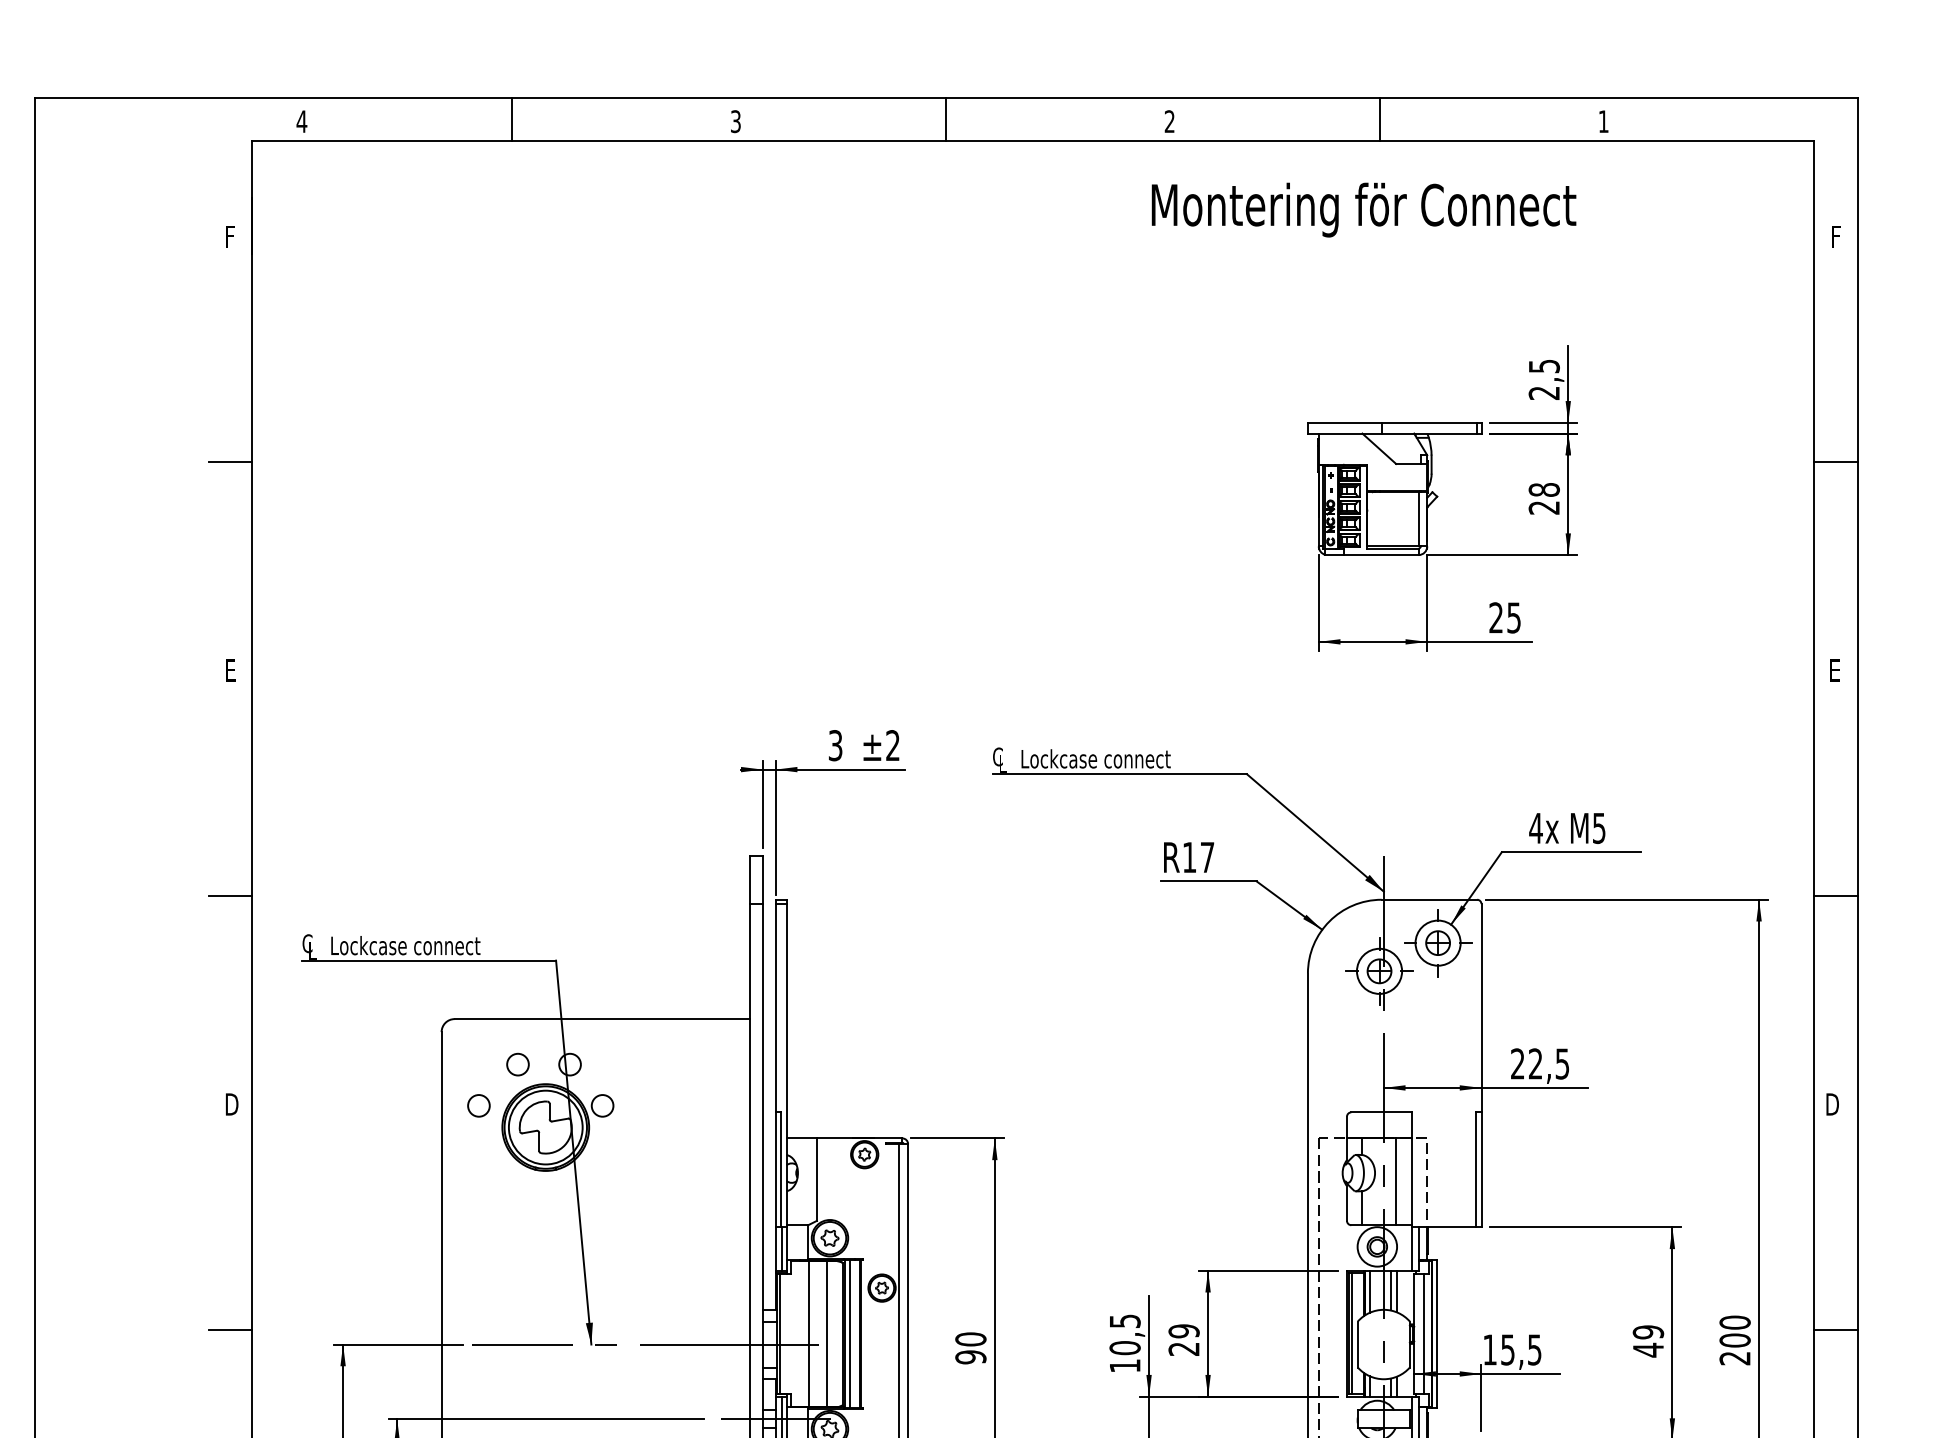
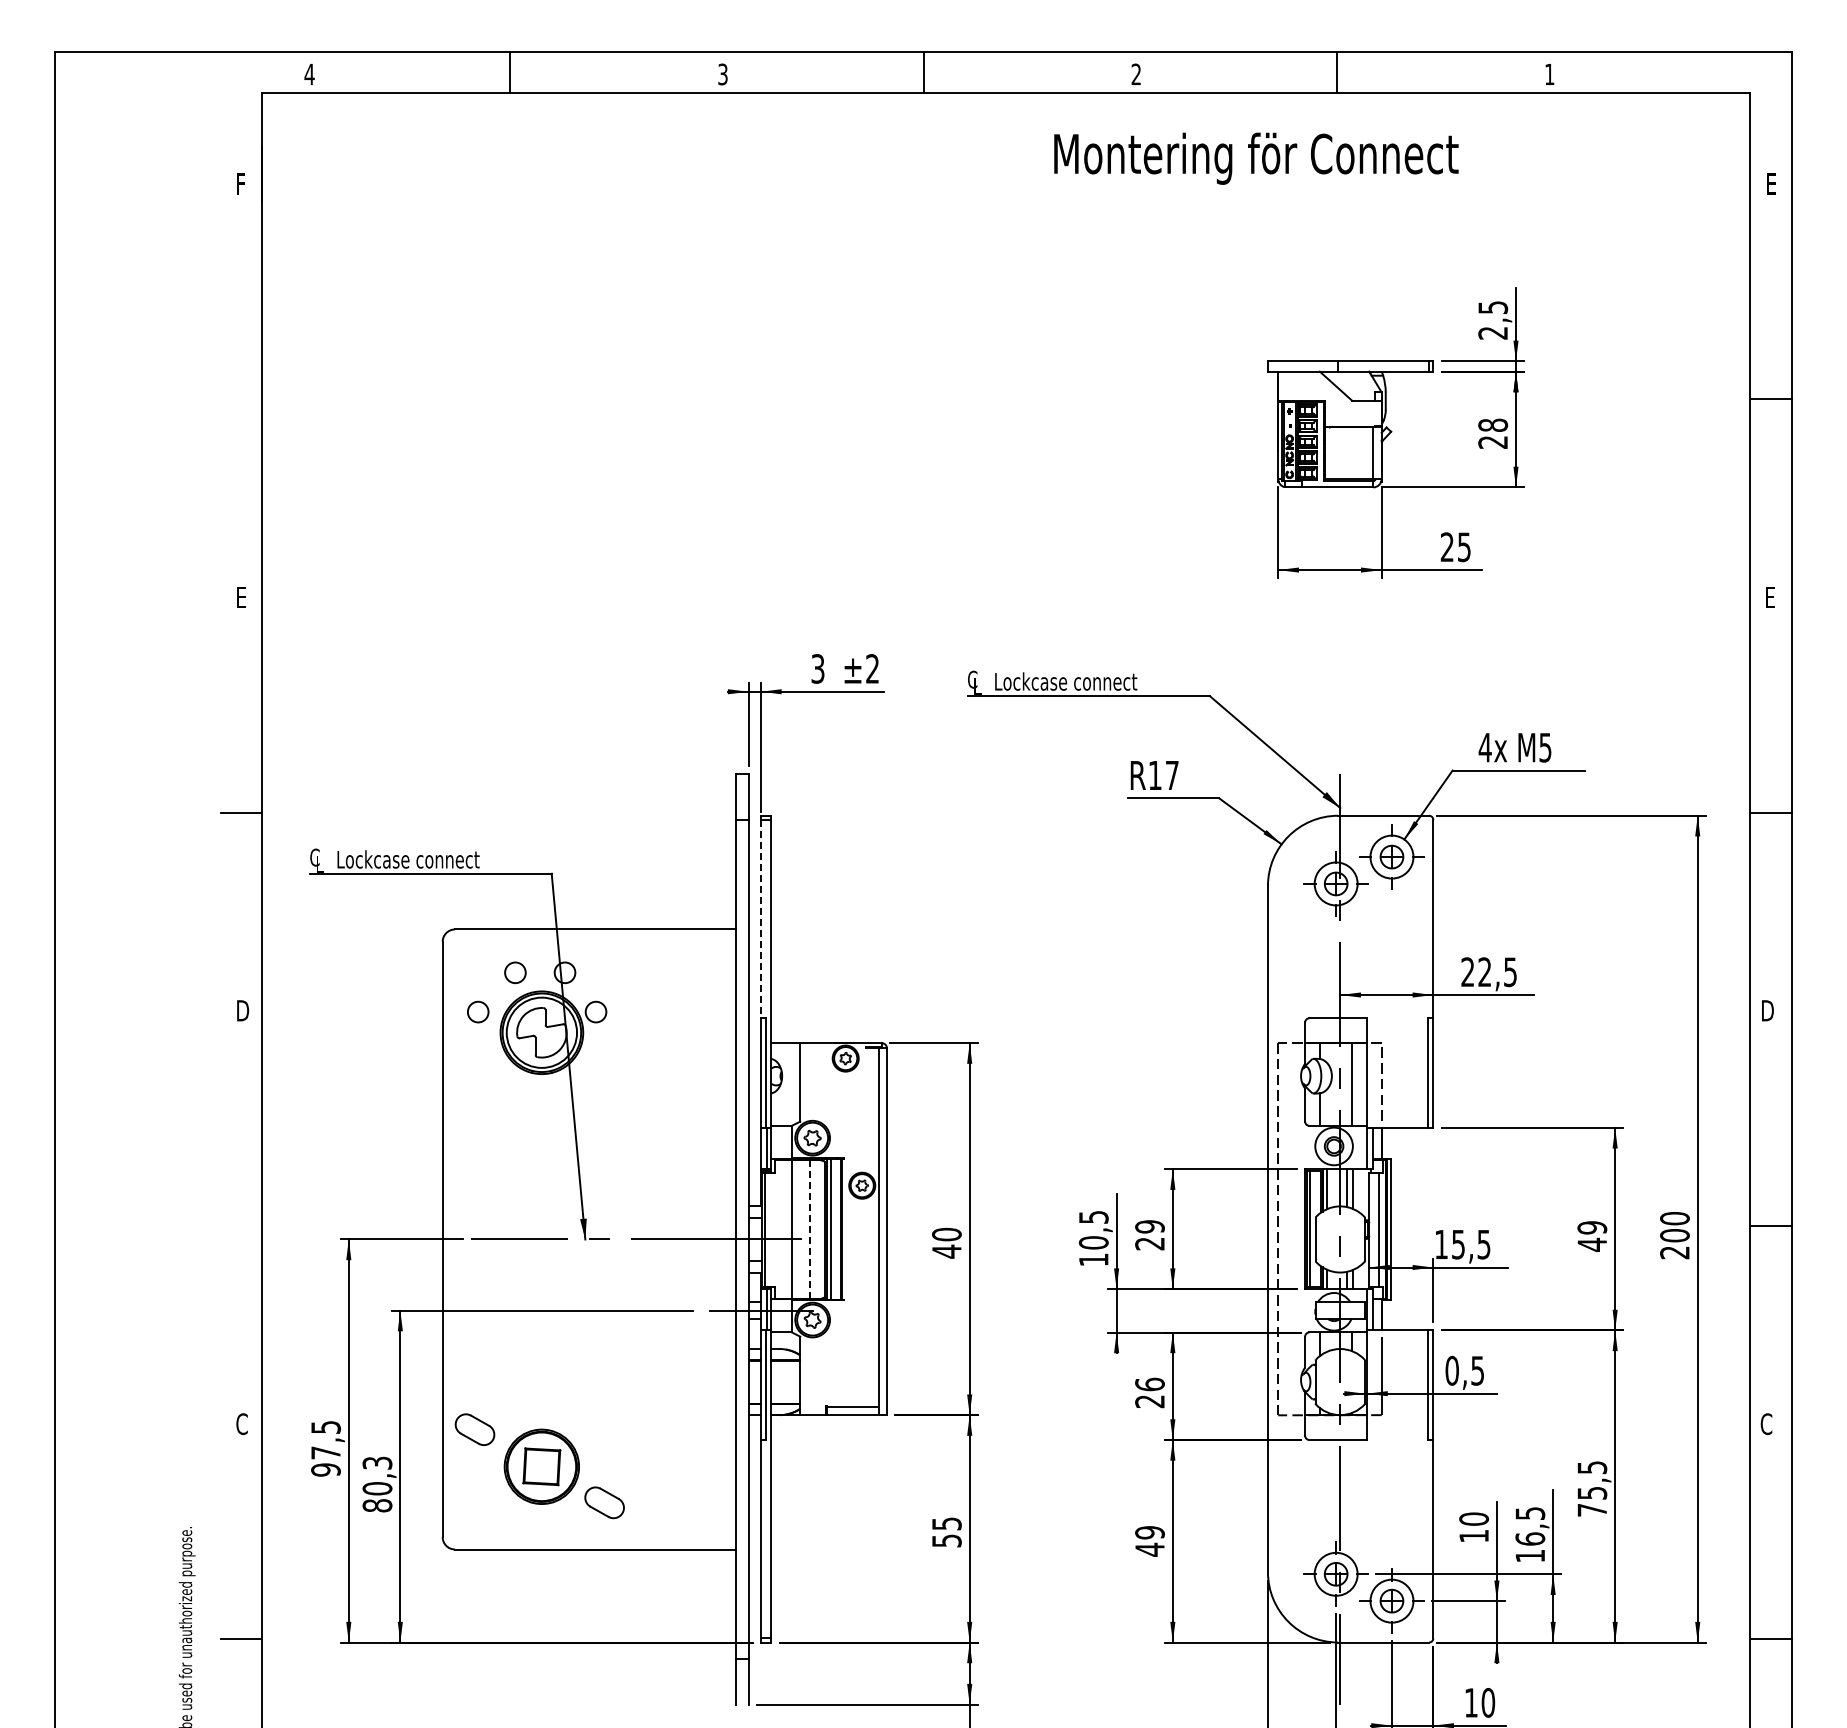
text: (1364, 209) -> (1256, 158), moved
text: (1837, 236) -> (1772, 183), F -> E
line: (230, 462) -> (241, 399), removed
line: (775, 1008) -> (760, 919), solid -> dashed
line: (230, 1329) -> (241, 1225), removed
line: (826, 1335) -> (809, 1230), solid -> dashed
text: (970, 1357) -> (946, 1251), 90 -> 40

